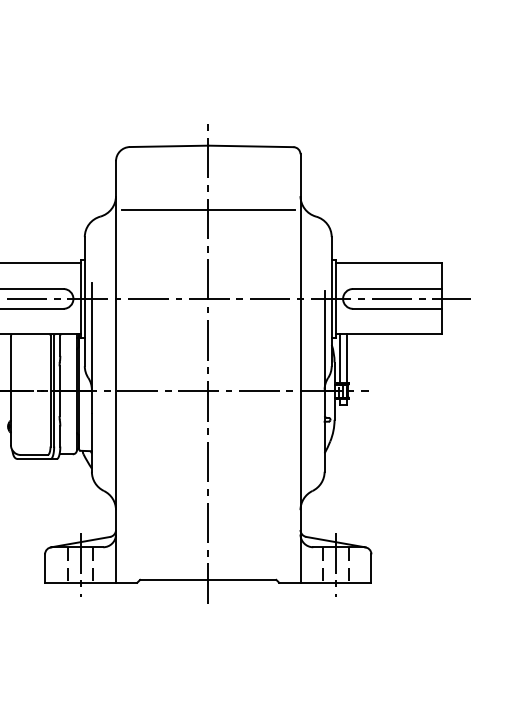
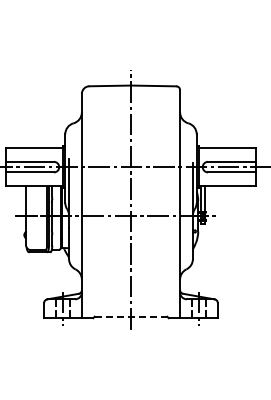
line: (207, 209) -> (130, 119), removed
line: (209, 579) -> (131, 316), solid -> dashed

